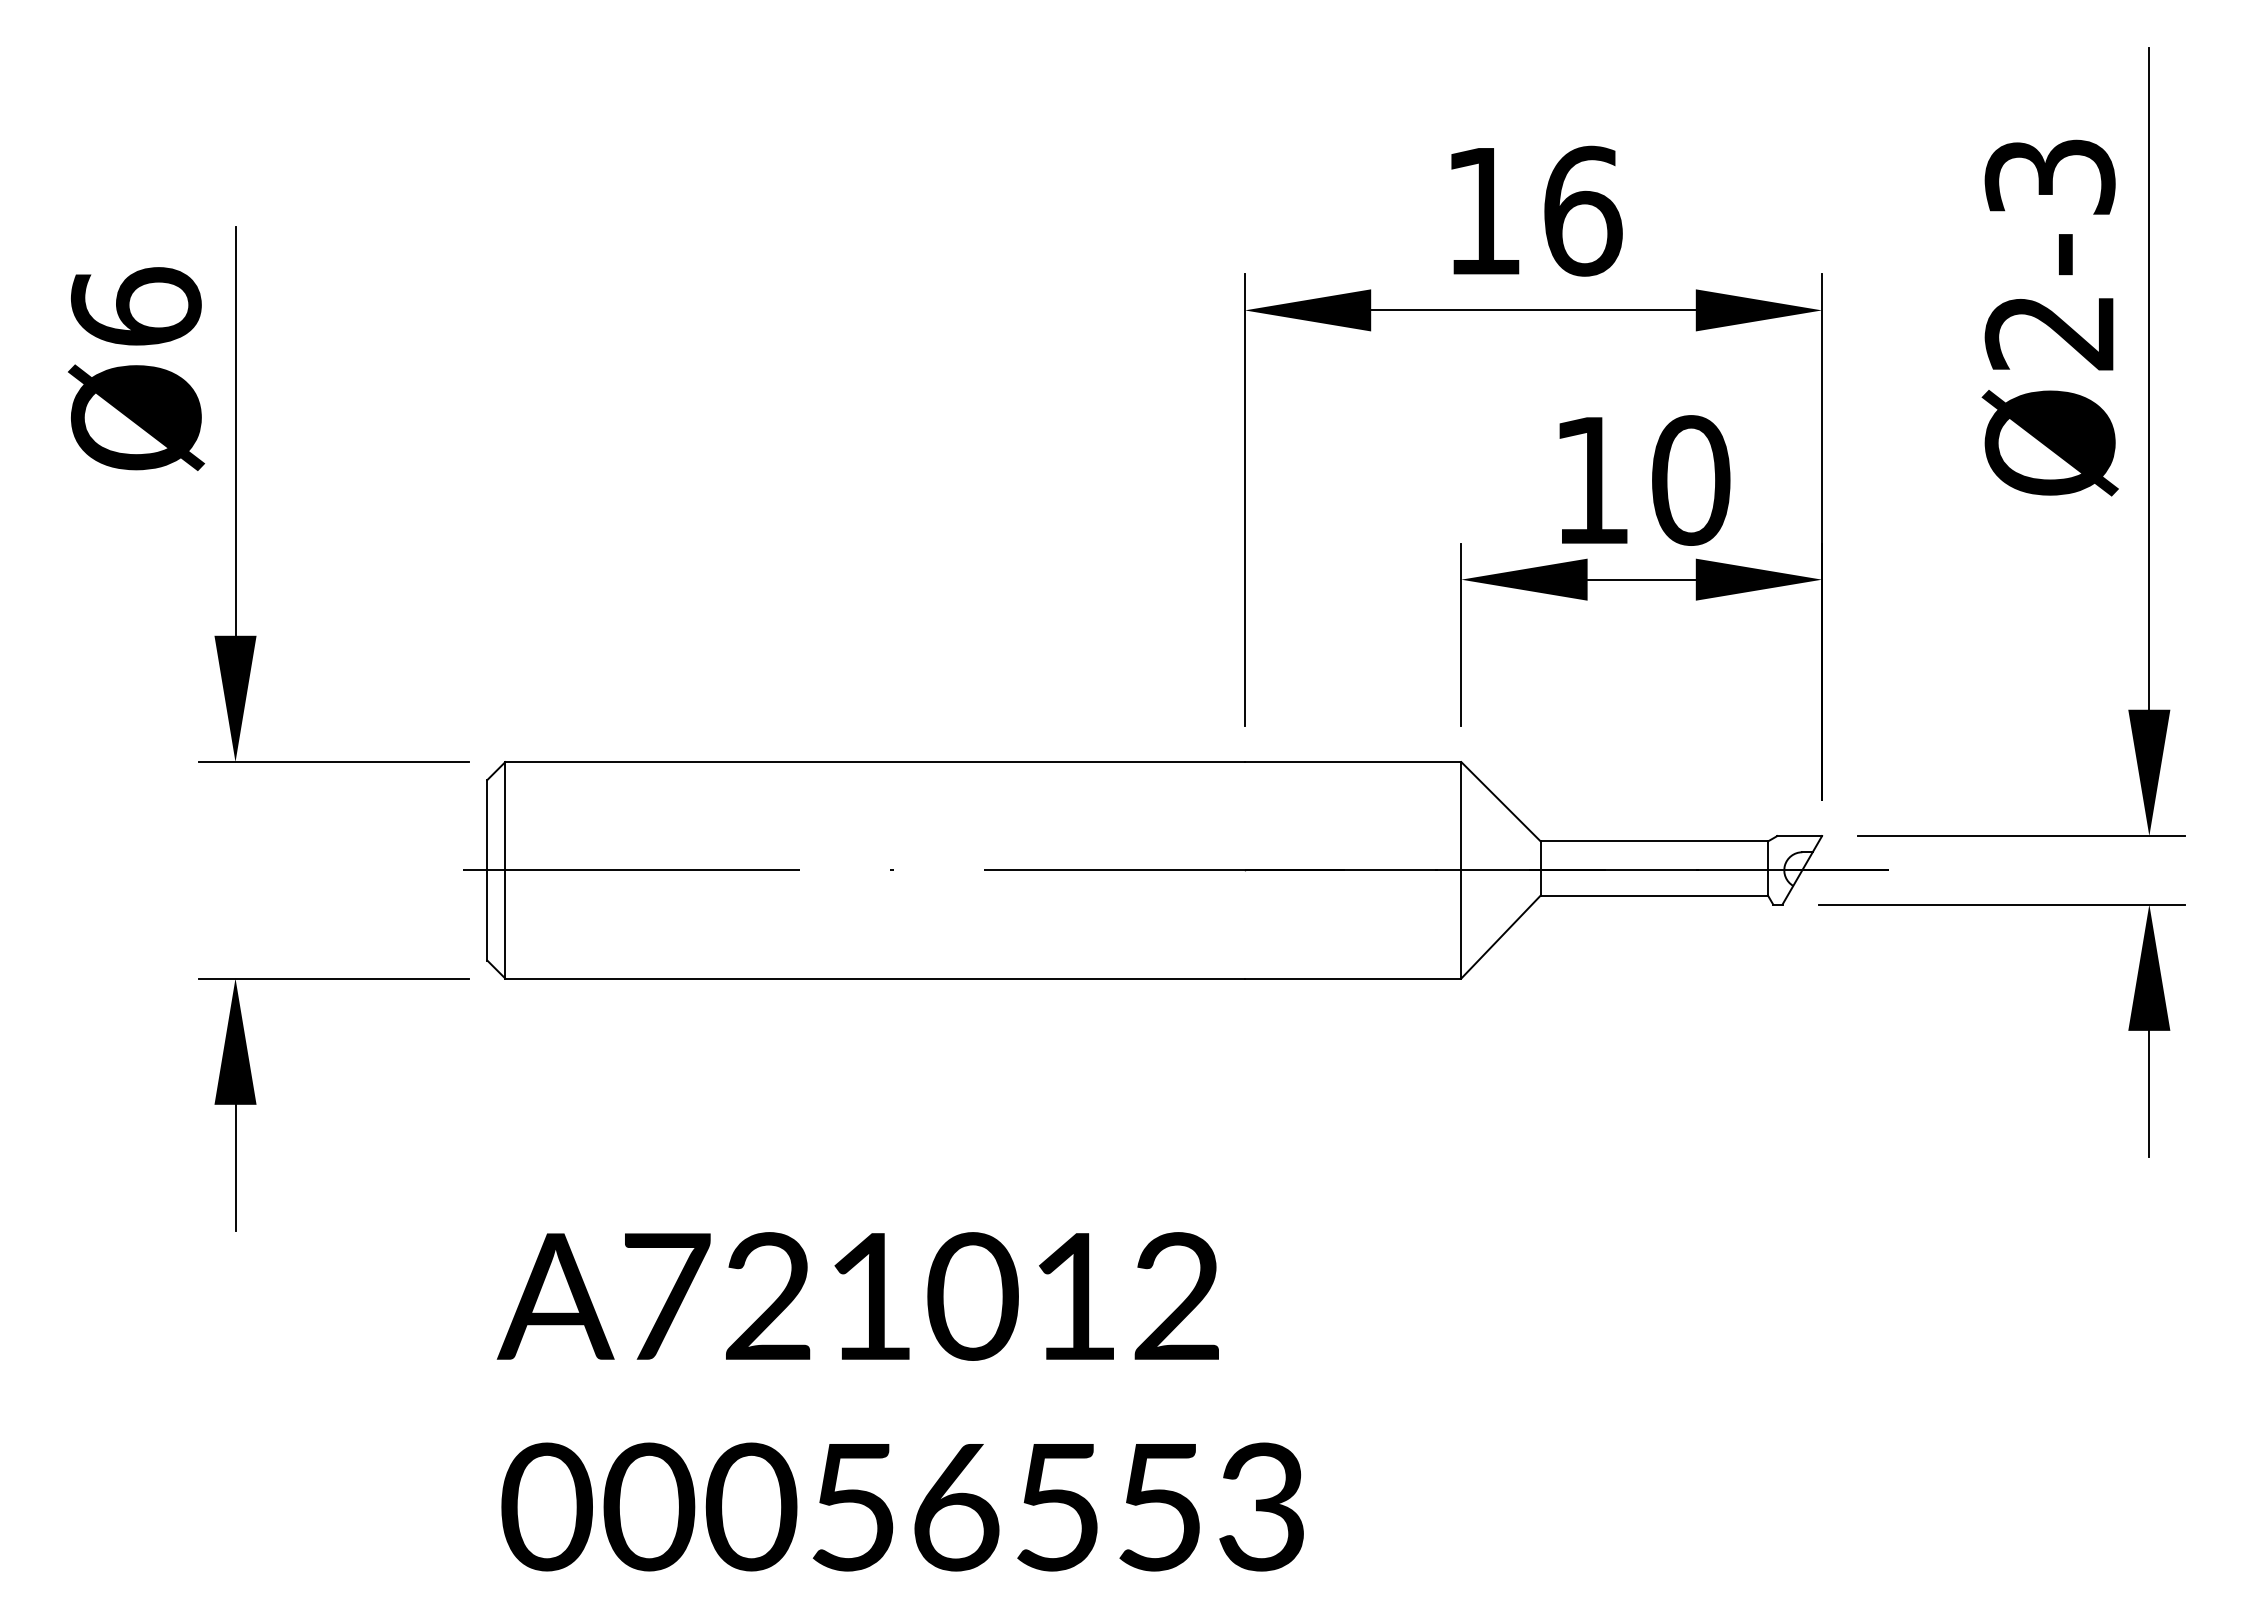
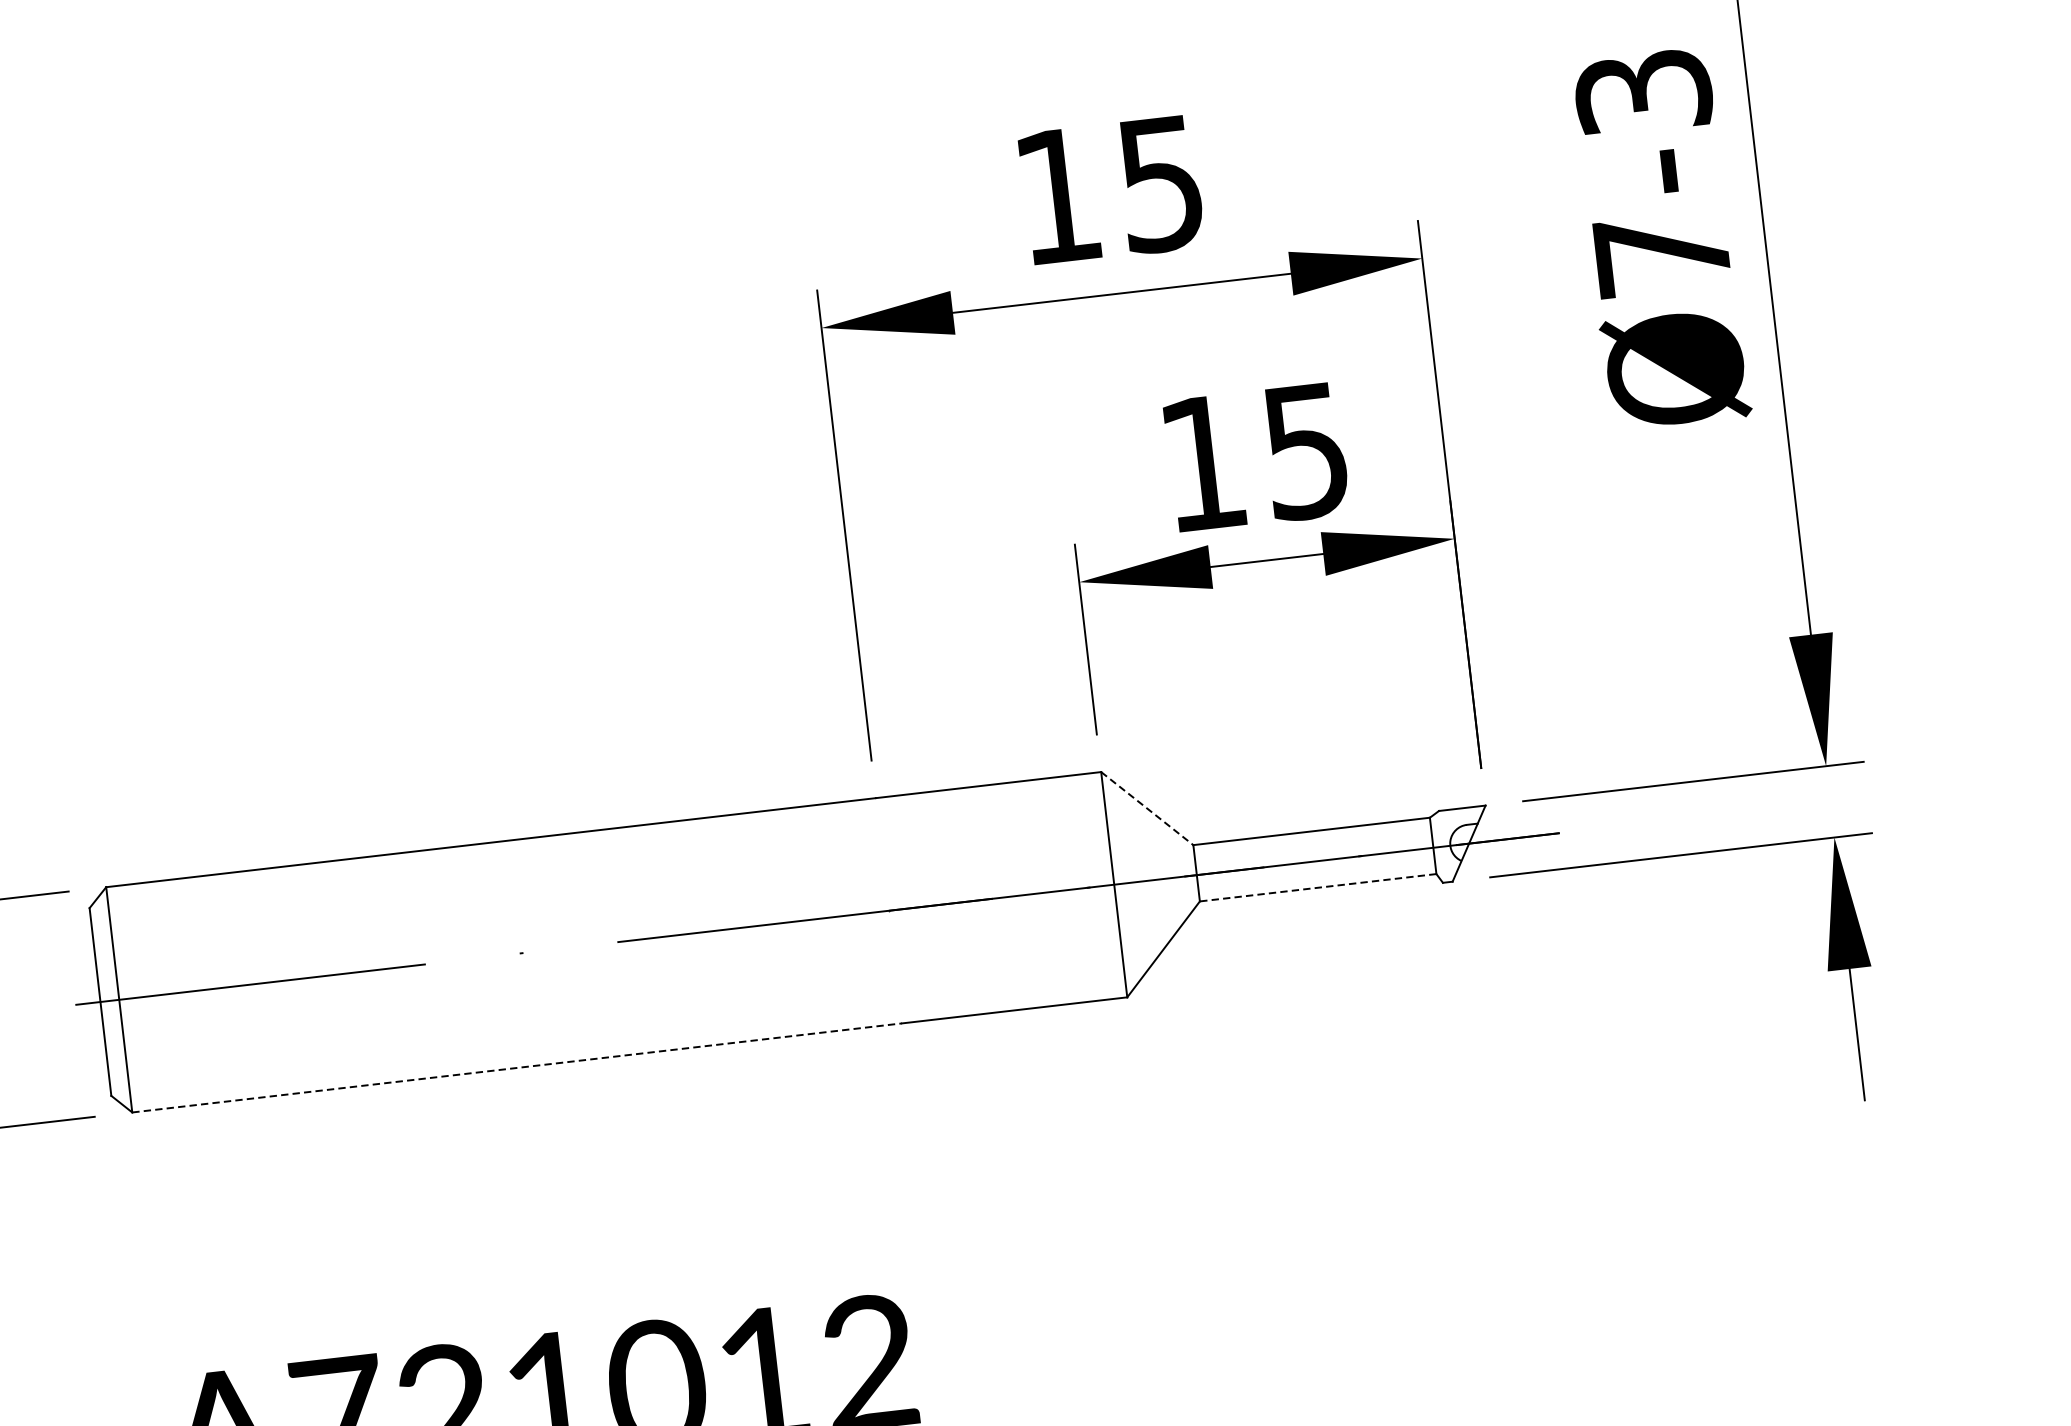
text: (1583, 210) -> (1161, 183), 16 -> 15
text: (2048, 333) -> (1660, 255), Ø2-3 -> Ø7-3
text: (1691, 480) -> (1306, 451), 10 -> 15
line: (1501, 802) -> (1147, 809), solid -> dashed
line: (1654, 895) -> (1318, 887), solid -> dashed
line: (875, 978) -> (517, 1067), solid -> dashed

